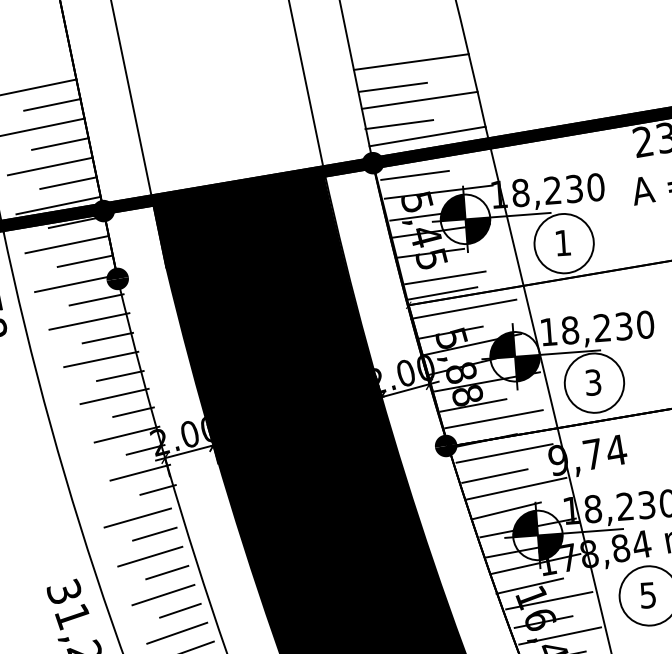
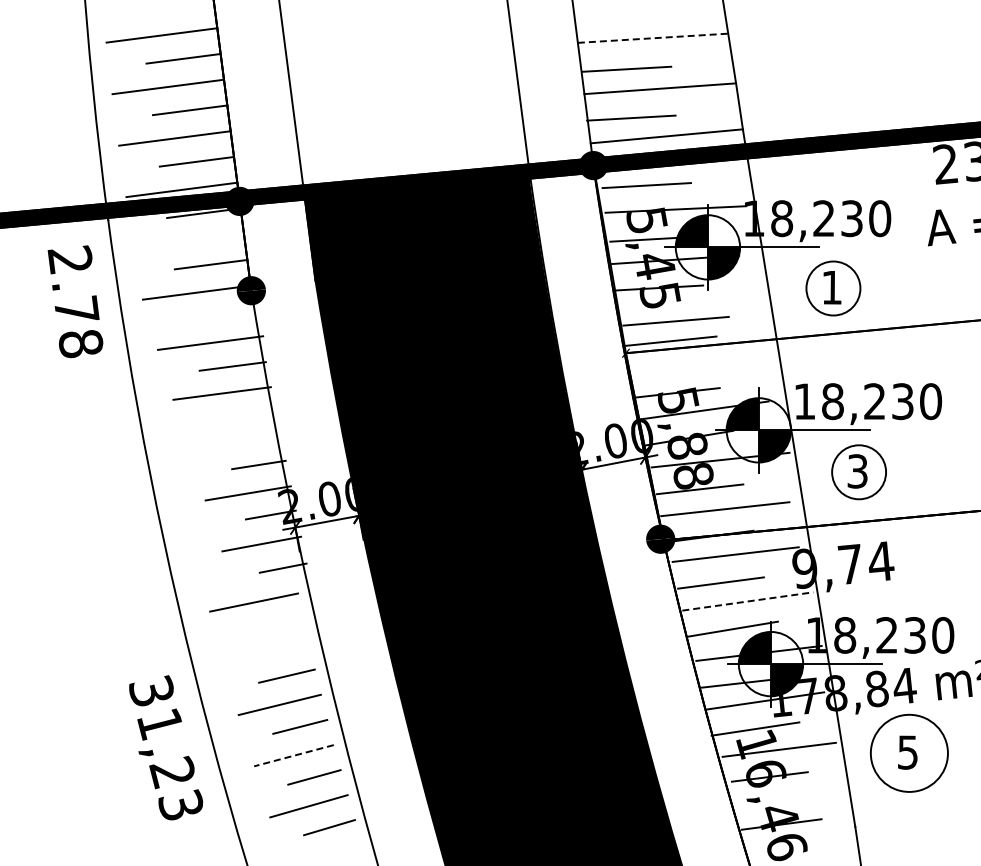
line: (411, 62) -> (653, 38), solid -> dashed
circle: (564, 243) -> (833, 288), size x0.7
line: (67, 244) -> (189, 241), removed
line: (96, 299) -> (221, 315), removed
line: (463, 309) -> (696, 363), removed
line: (120, 375) -> (245, 416), removed
circle: (593, 382) -> (858, 471), size x0.7
line: (114, 396) -> (235, 442), removed
line: (517, 488) -> (748, 601), solid -> dashed
line: (154, 534) -> (274, 625), removed
line: (150, 556) -> (266, 653), removed
line: (176, 633) -> (293, 755), solid -> dashed
line: (559, 635) -> (789, 796), removed

